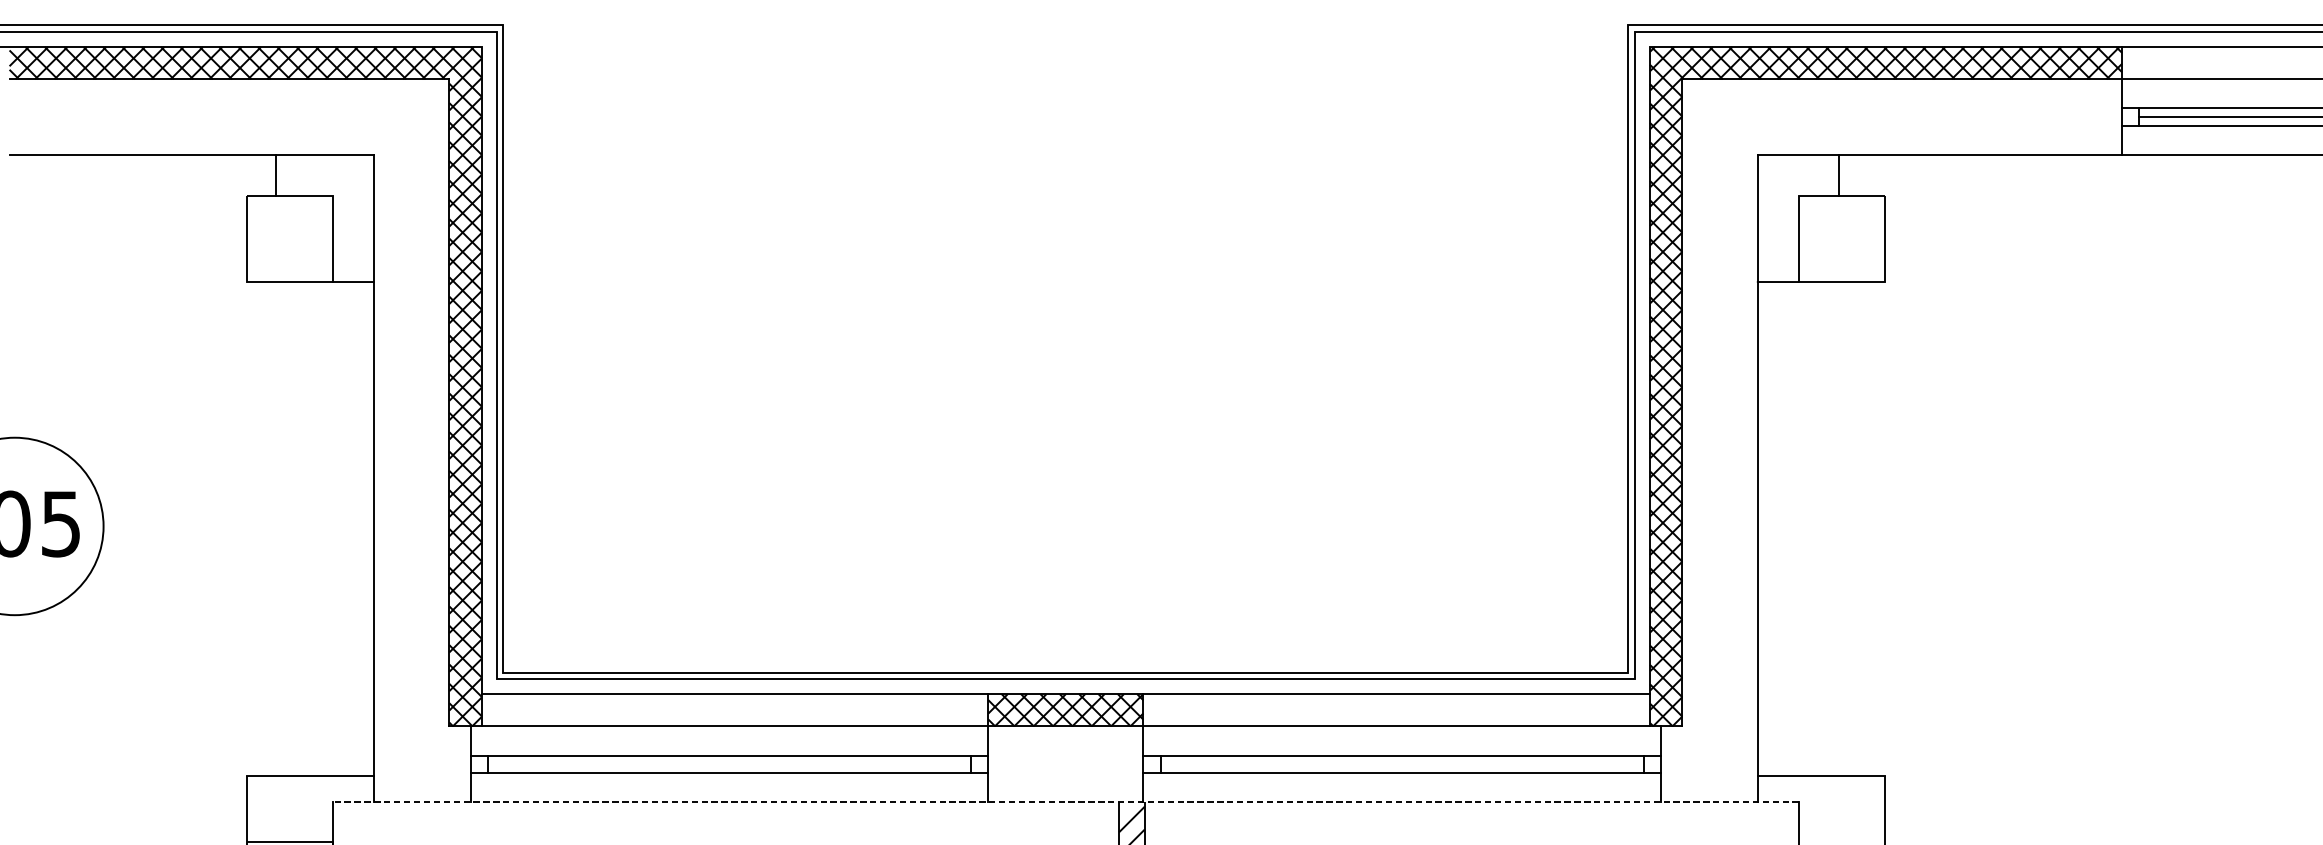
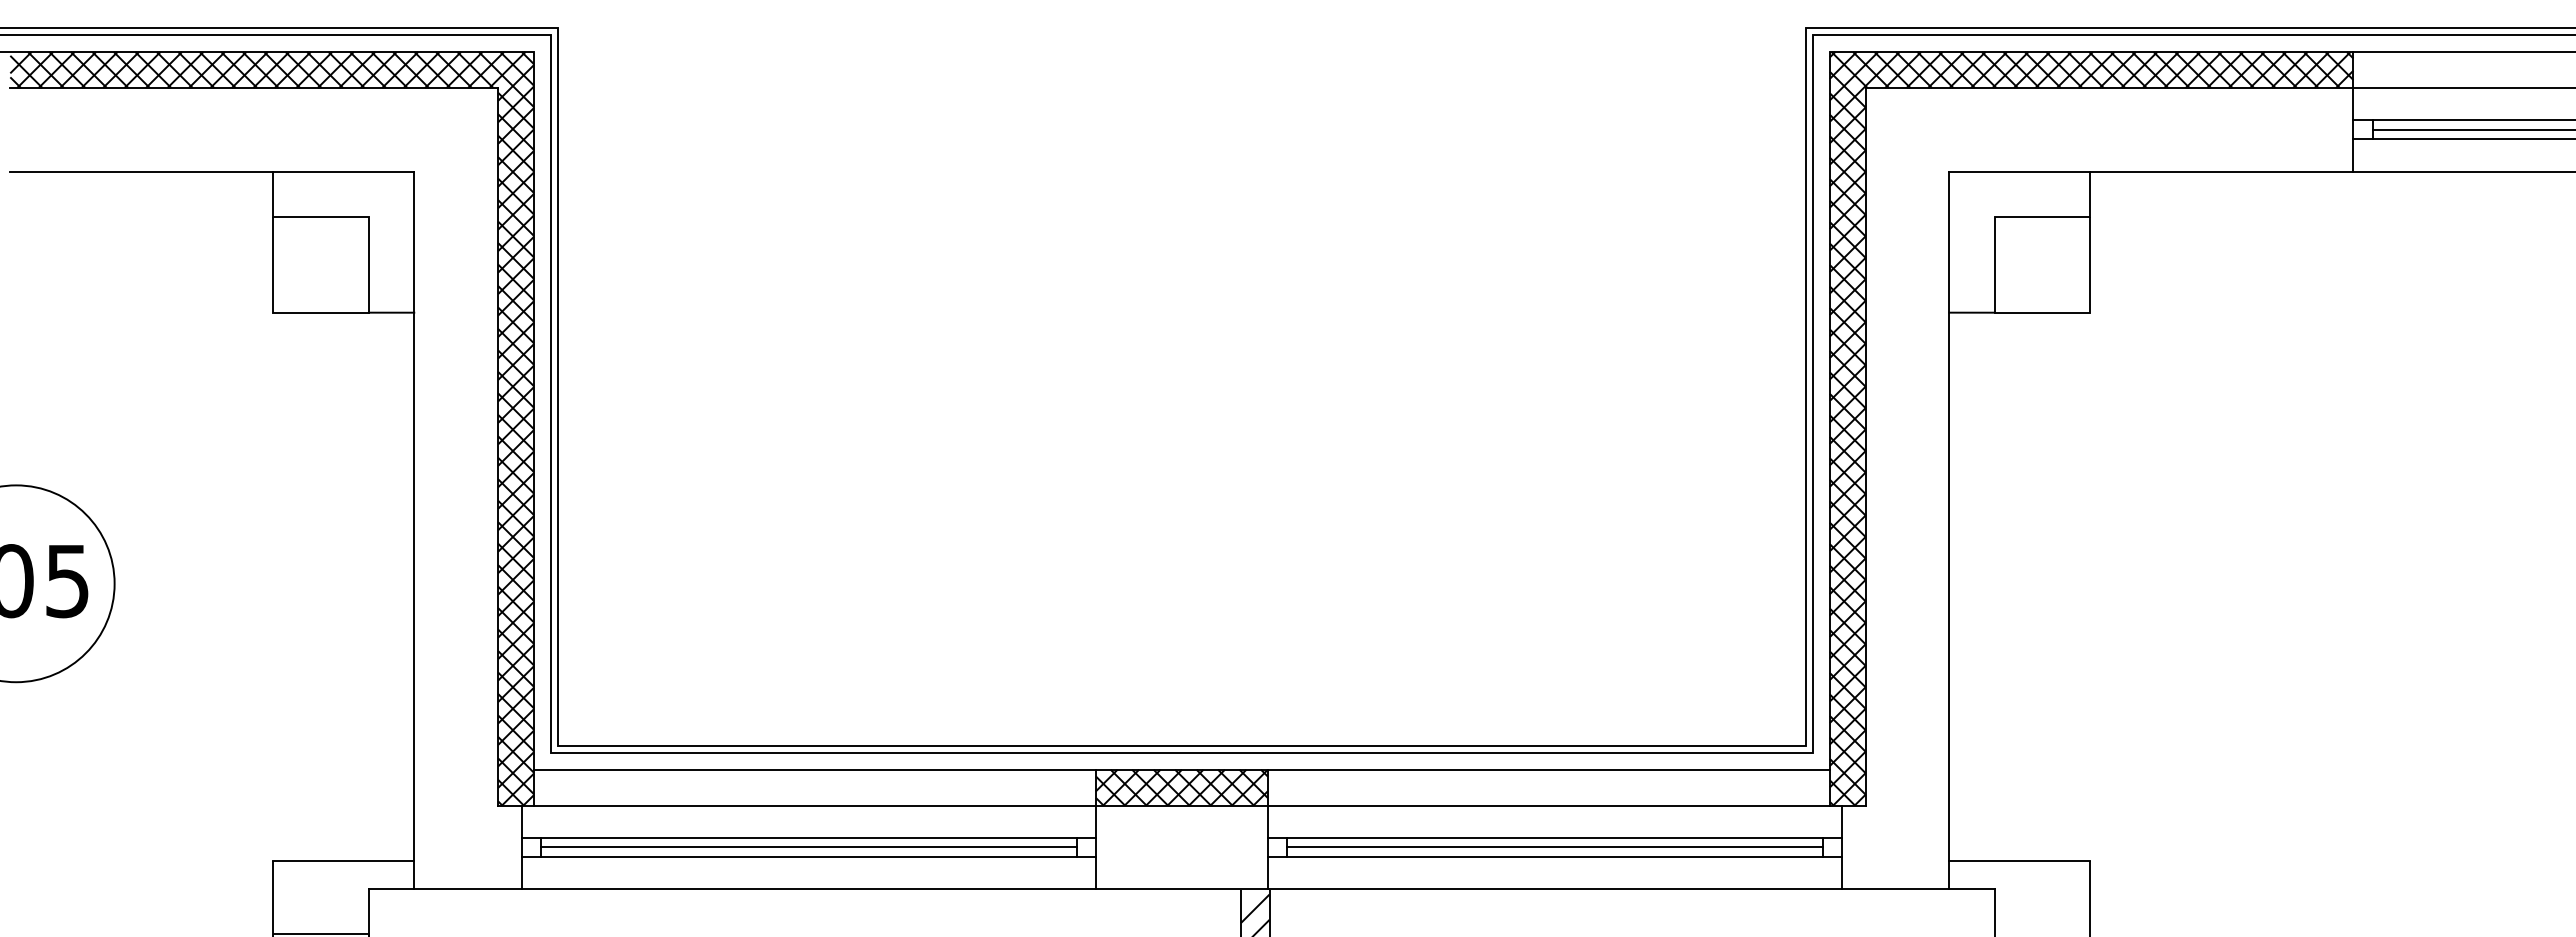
line: (276, 174) -> (273, 193), moved
line: (1839, 174) -> (2090, 193), moved
line: (729, 764) -> (808, 847), added
line: (1401, 764) -> (1554, 847), added
line: (1065, 802) -> (1181, 889), dashed -> solid

